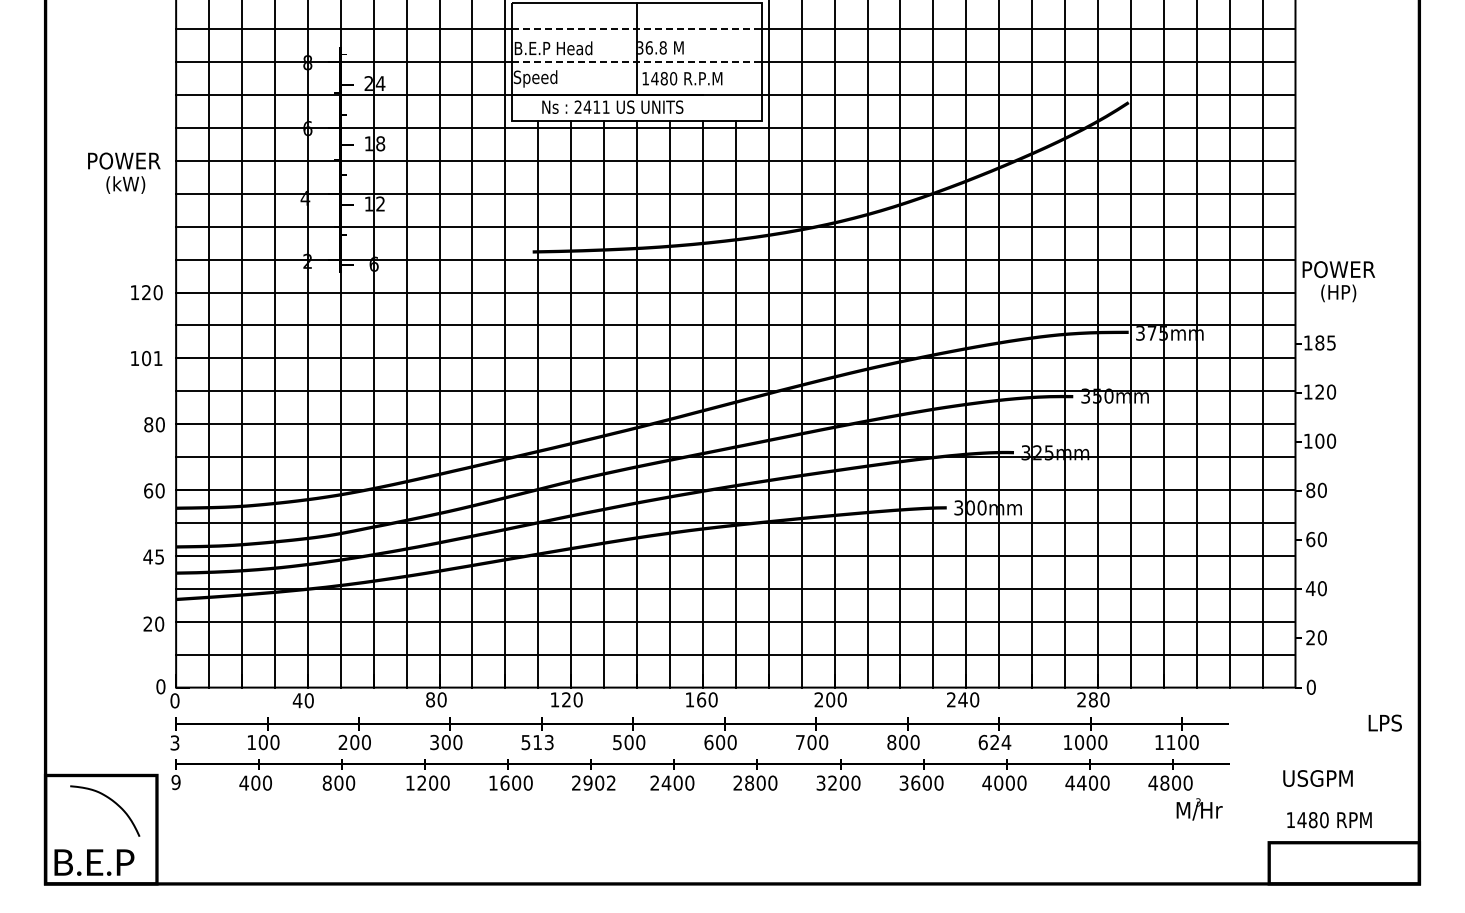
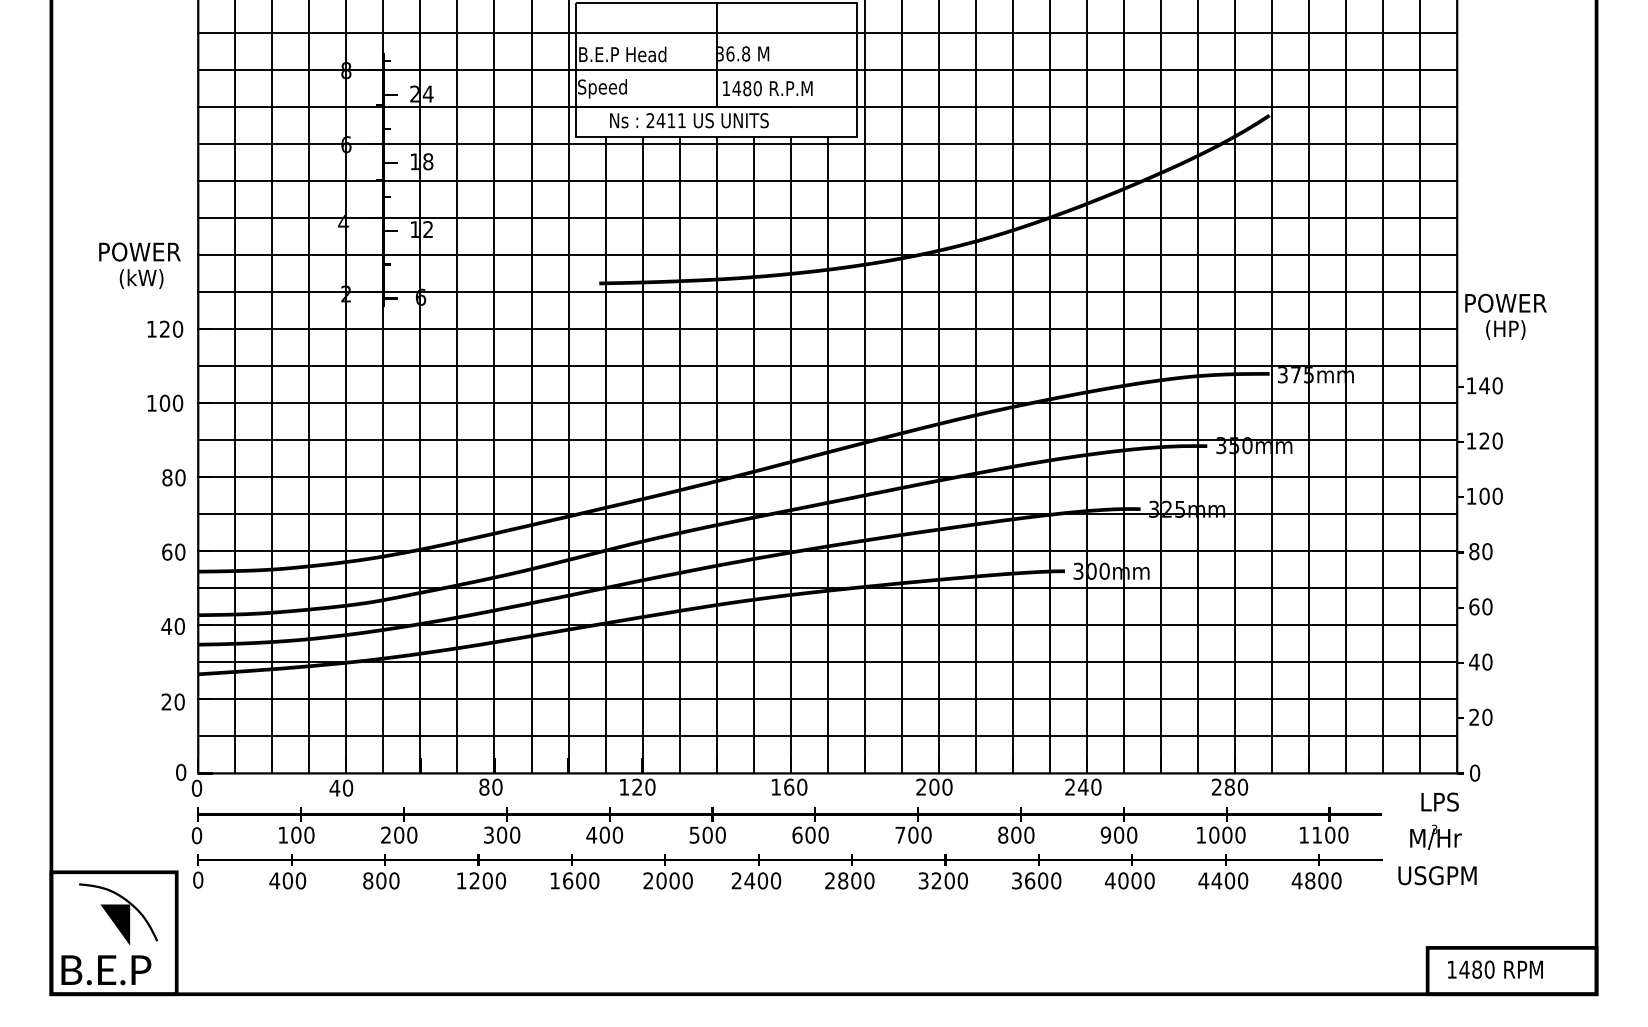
line: (637, 29) -> (717, 33), dashed -> solid
line: (637, 62) -> (717, 70), dashed -> solid
text: (124, 172) -> (140, 264), moved
text: (1325, 342) -> (1490, 385), 185 -> 140
text: (157, 358) -> (177, 403), 101 -> 100
text: (159, 556) -> (179, 625), 45 -> 40
text: (1384, 722) -> (1439, 801), moved
text: (174, 742) -> (196, 835), 3 -> 0
text: (537, 742) -> (604, 835), 513 -> 400
text: (994, 742) -> (1118, 835), 624 -> 900
text: (1317, 778) -> (1436, 875), moved
text: (175, 782) -> (197, 880), 9 -> 0
text: (599, 782) -> (674, 880), 2902 -> 2000
text: (1199, 809) -> (1435, 837), moved
text: (1329, 820) -> (1495, 970), moved
fill: (102, 822) -> (115, 925), added

